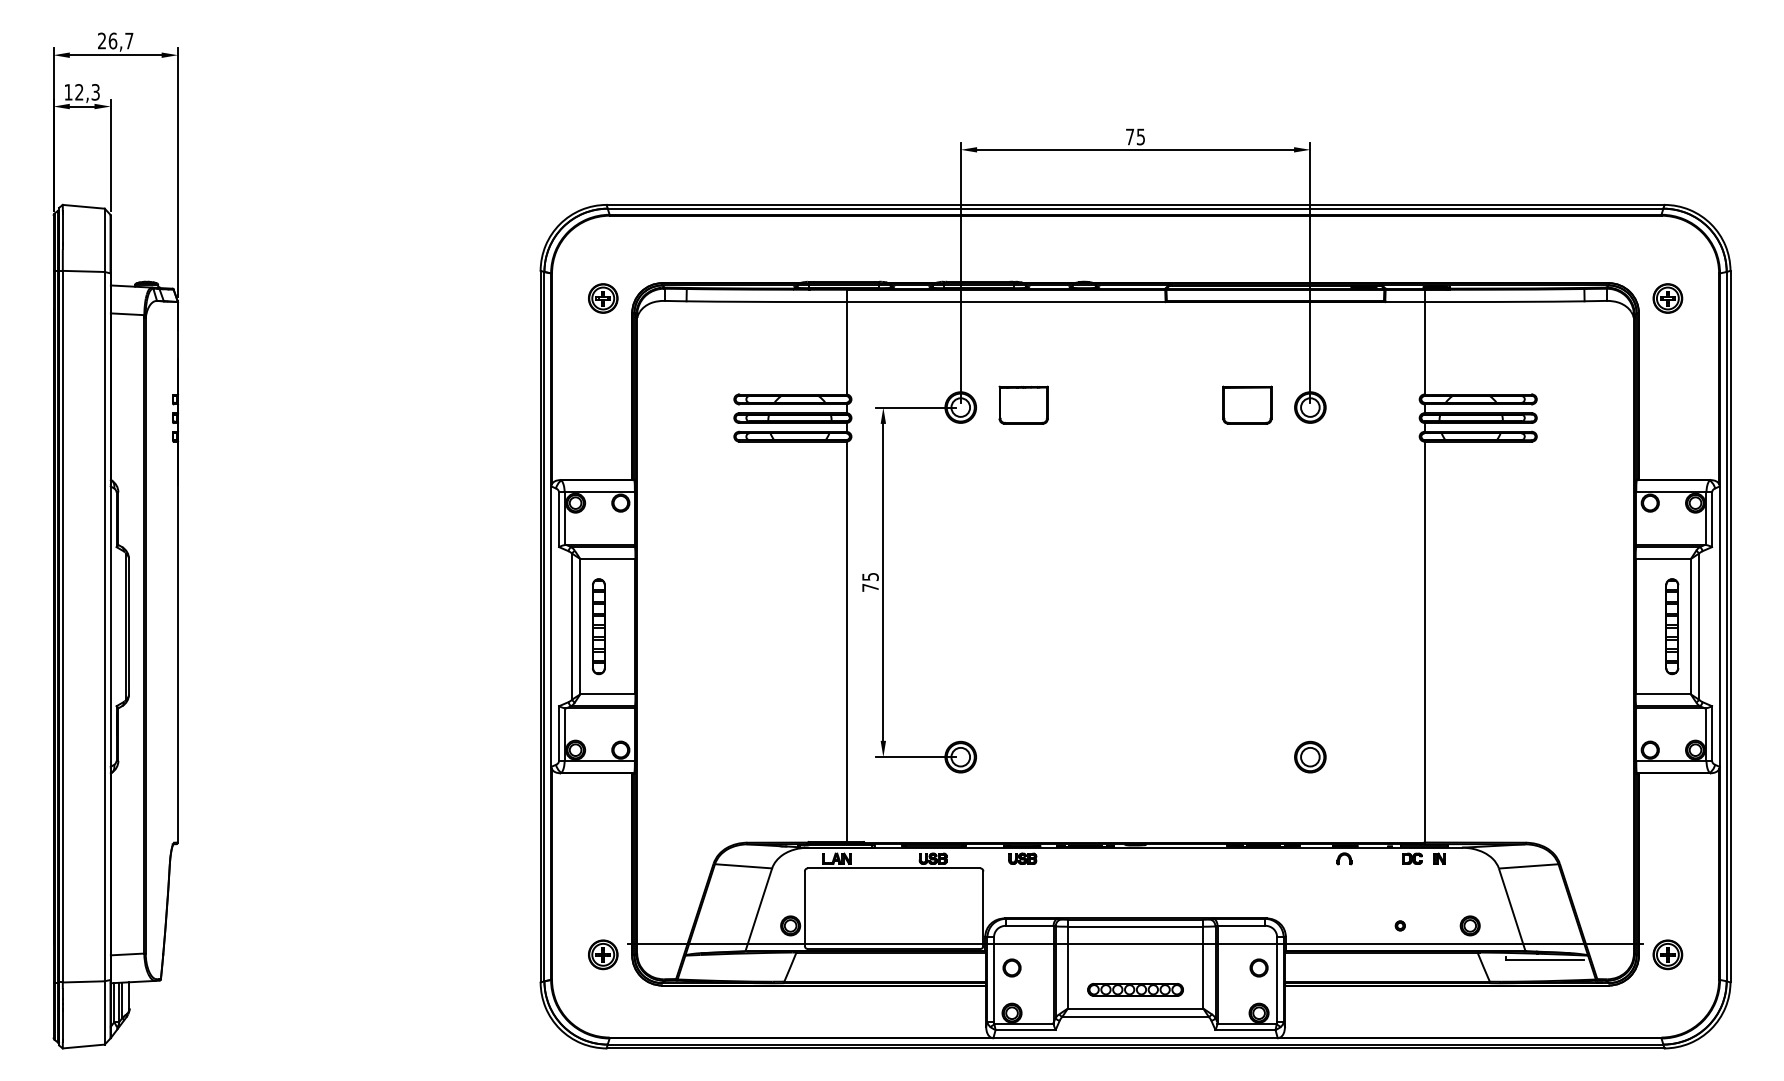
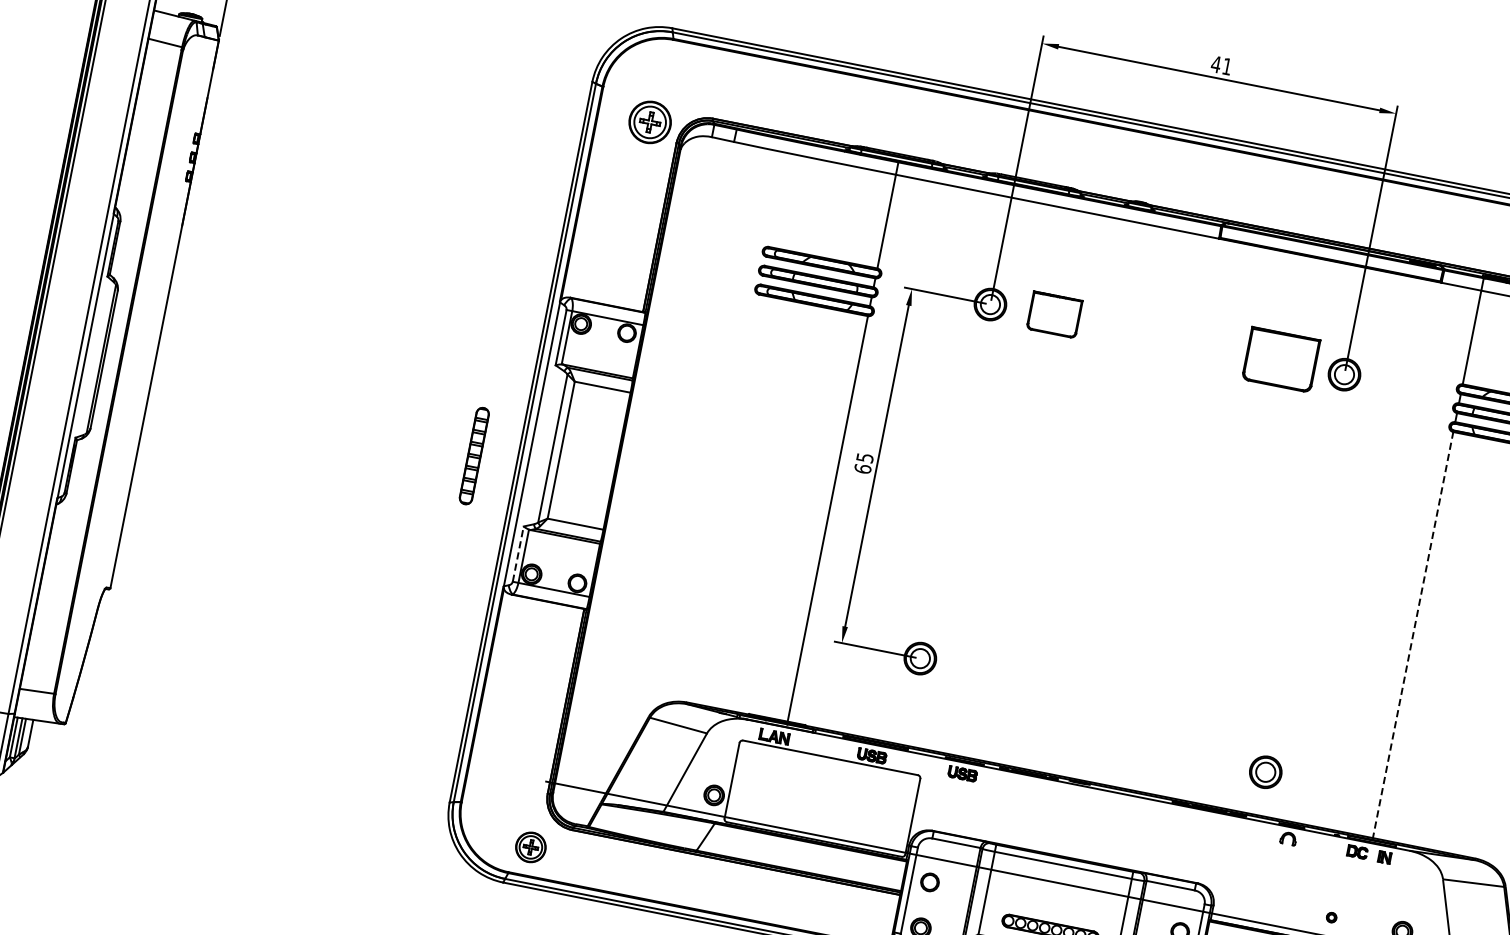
text: (1134, 136) -> (1220, 64), 75 -> 41
part: (603, 298) -> (650, 122), size x1.4
part: (1247, 404) -> (1281, 358), size x1.4
text: (870, 587) -> (862, 468), 75 -> 65
part: (598, 626) -> (473, 455), moved
line: (1424, 642) -> (1412, 635), solid -> dashed
line: (559, 733) -> (518, 554), solid -> dashed
part: (1310, 756) -> (1266, 771), moved
part: (603, 954) -> (531, 847), moved

